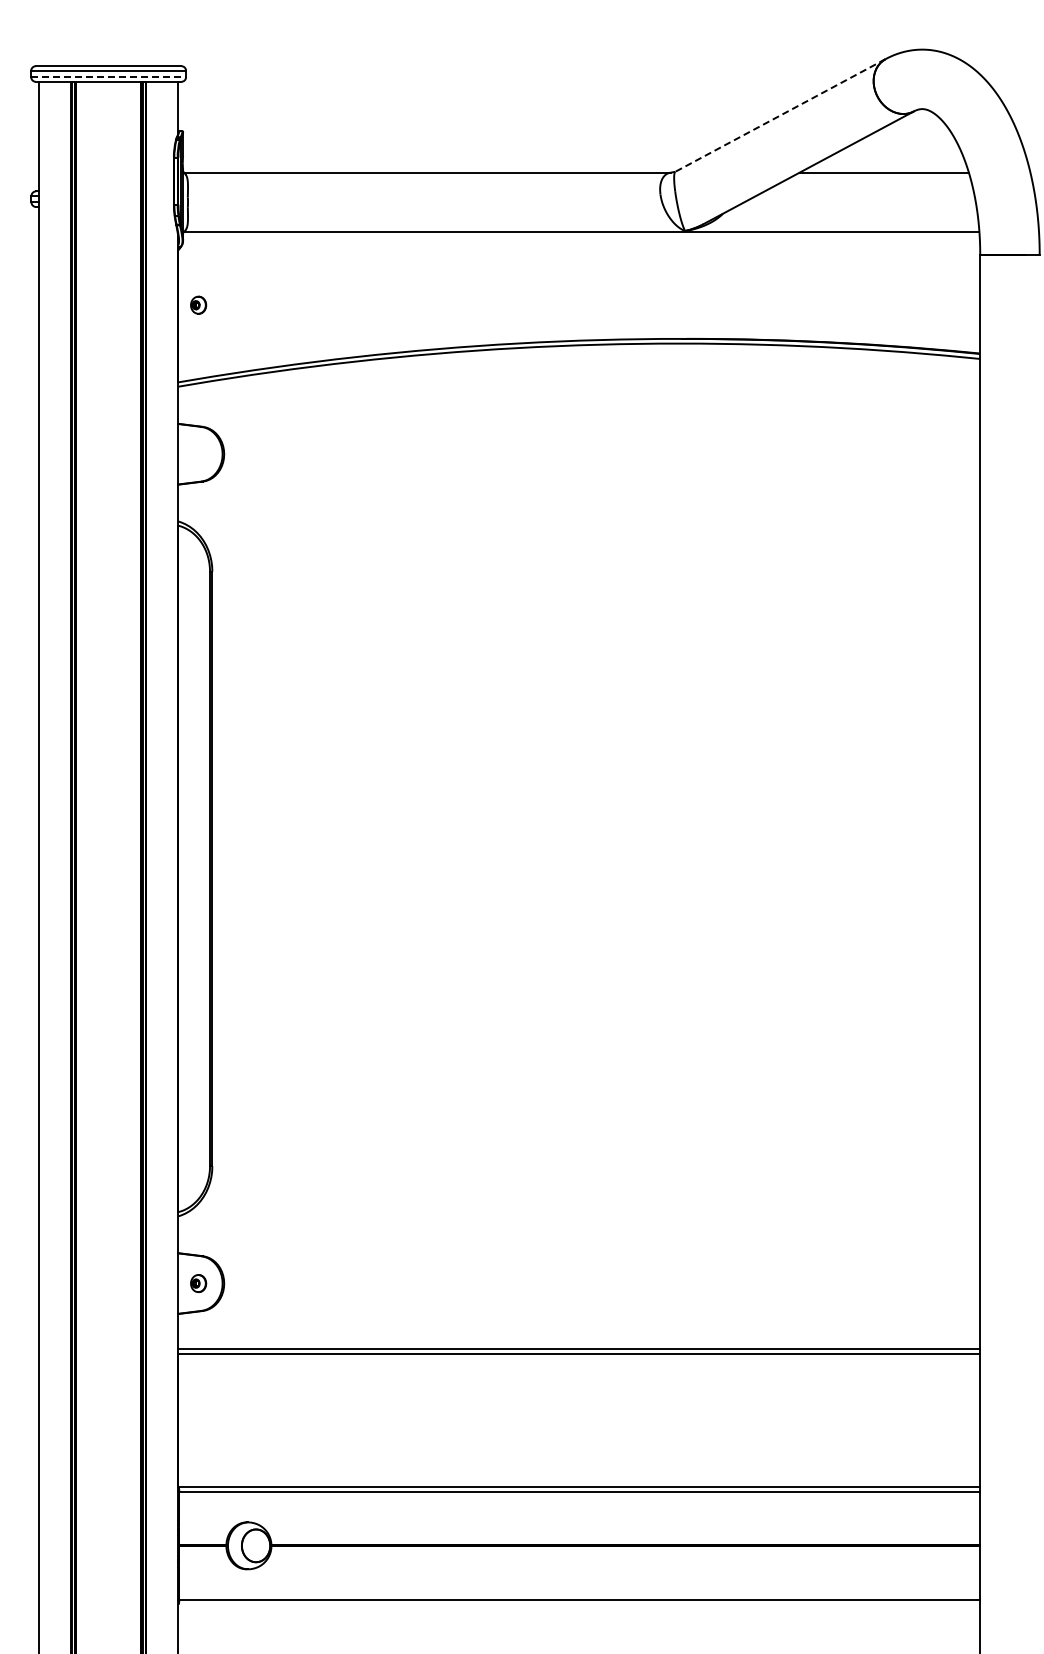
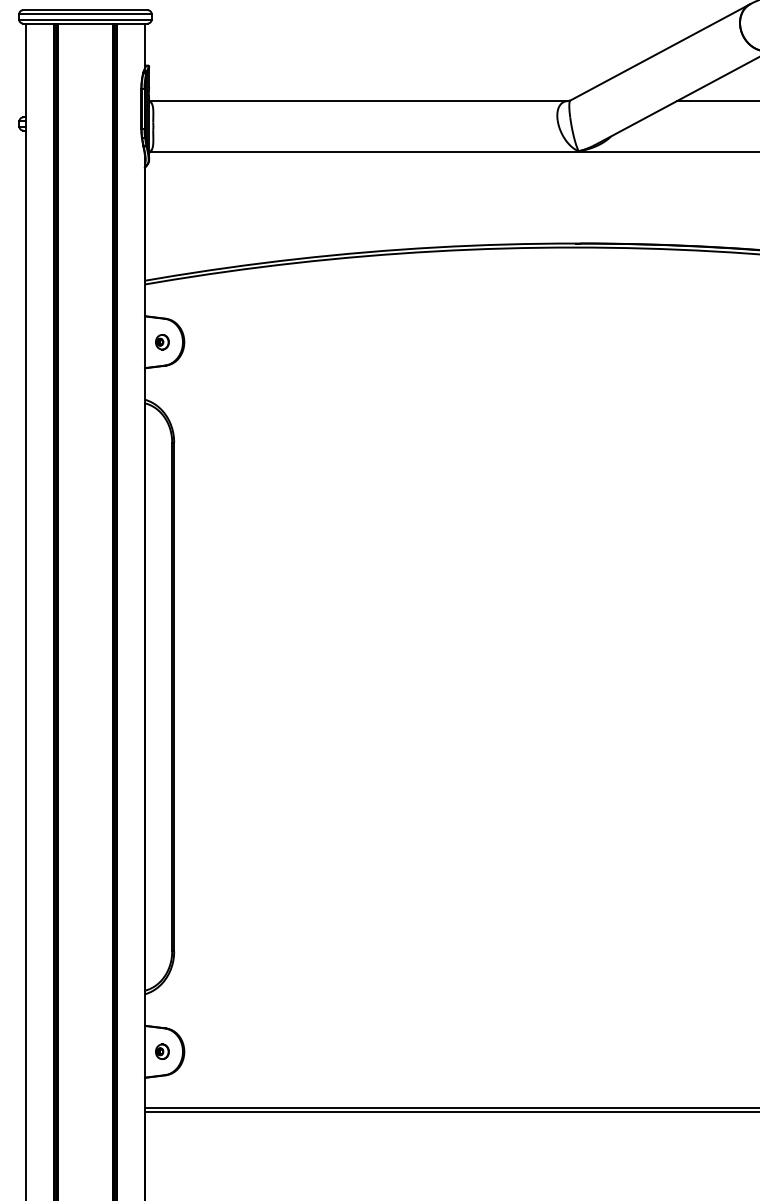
line: (109, 77) -> (86, 19), dashed -> solid
line: (780, 115) -> (660, 52), dashed -> solid
part: (198, 304) -> (162, 341), moved

